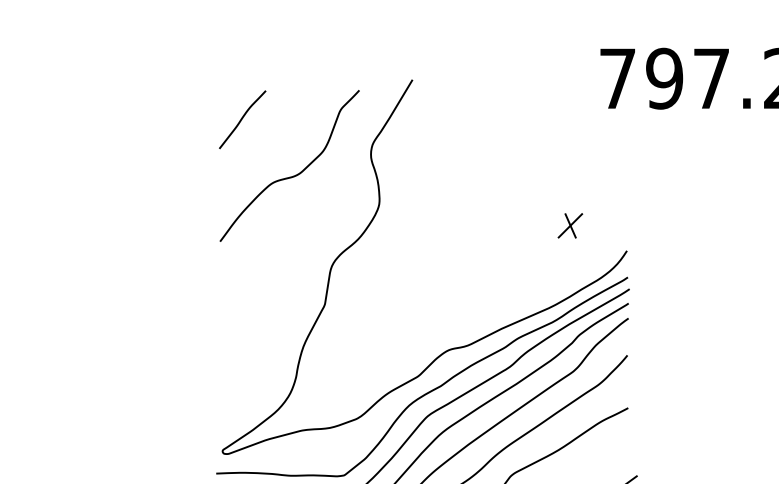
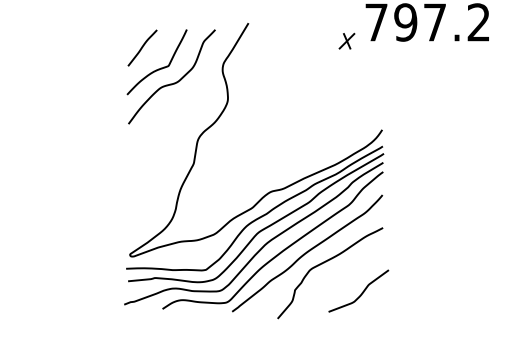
curve: (268, 152) -> (158, 68), added
part: (569, 224) -> (346, 40), moved

